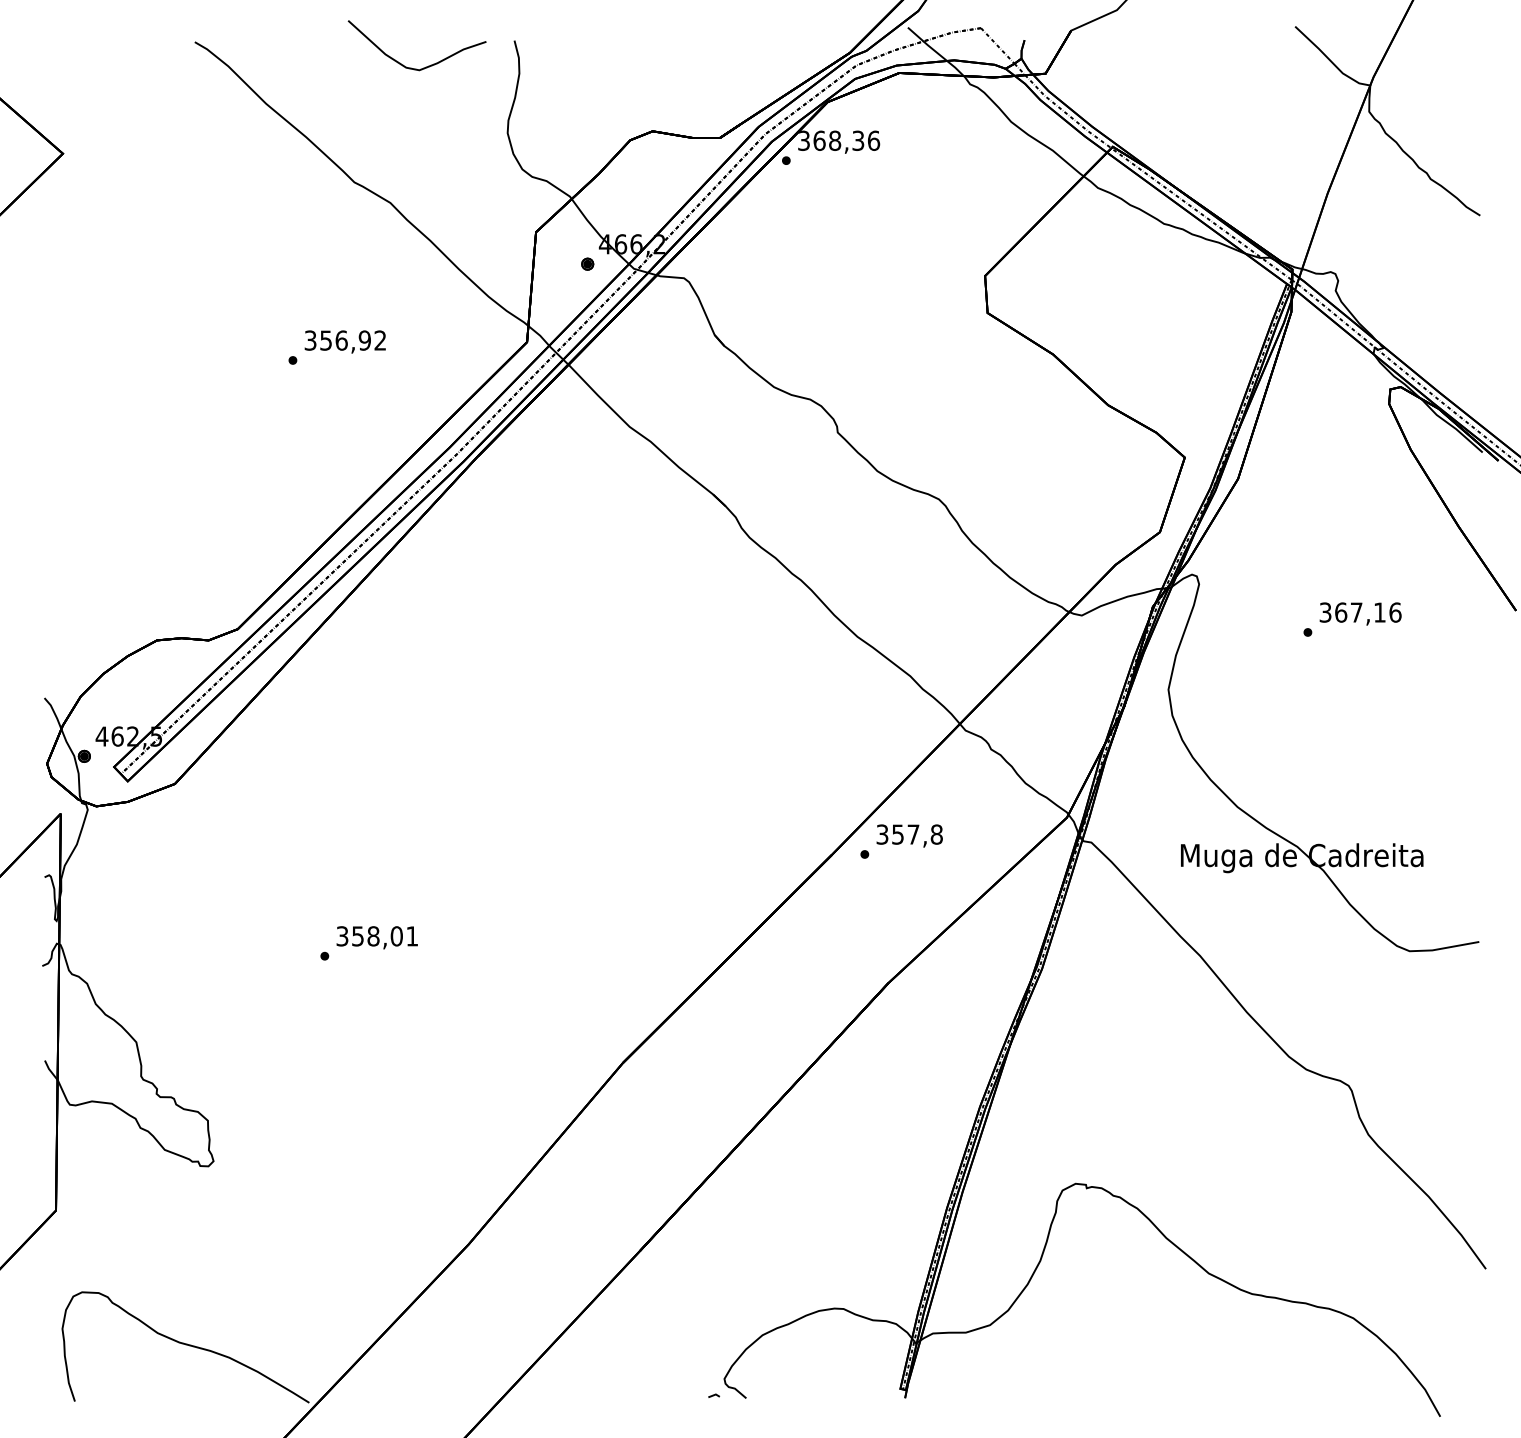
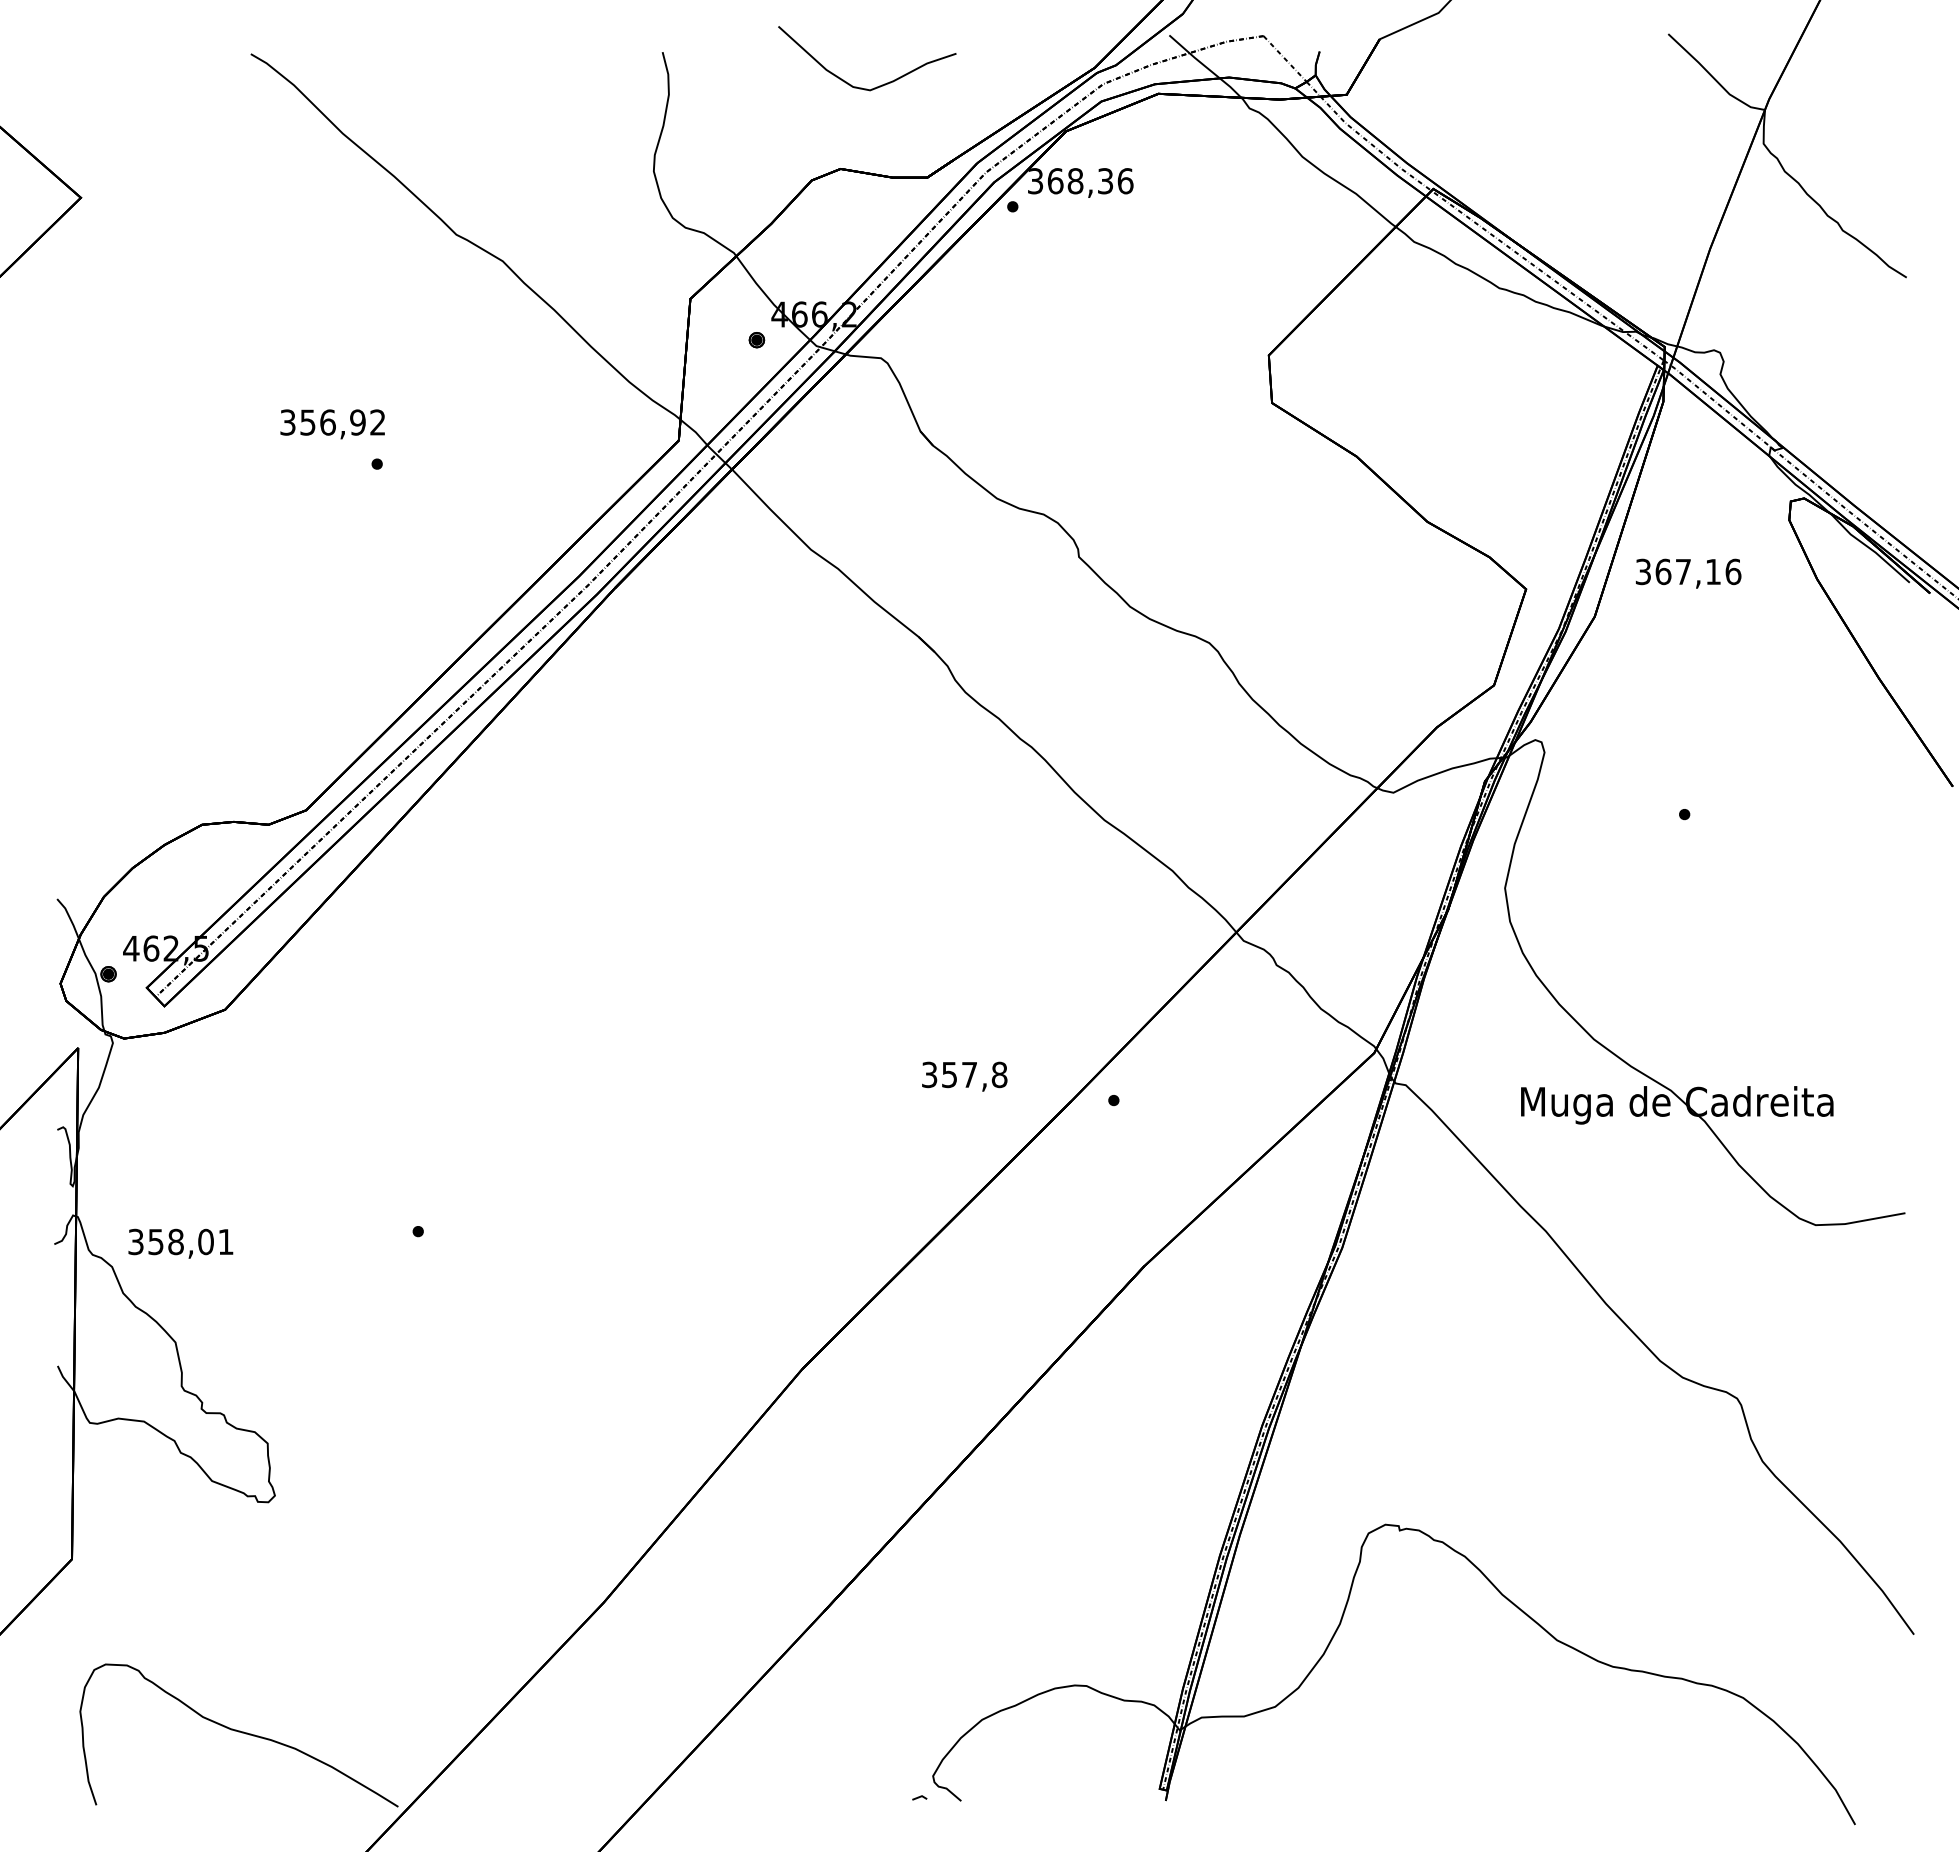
curve: (424, 67) -> (876, 86), moved
text: (345, 342) -> (332, 424), moved
text: (1360, 613) -> (1688, 573), moved
text: (909, 835) -> (964, 1076), moved
text: (377, 937) -> (180, 1243), moved

